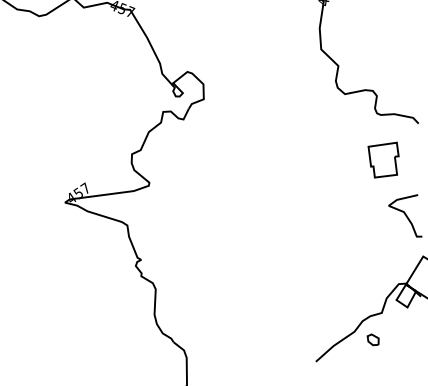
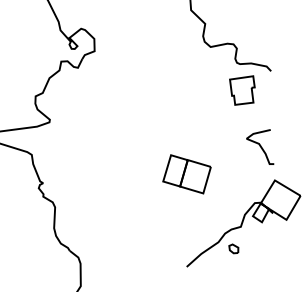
part: (383, 159) -> (242, 90), moved
part: (316, 248) -> (187, 173), added

